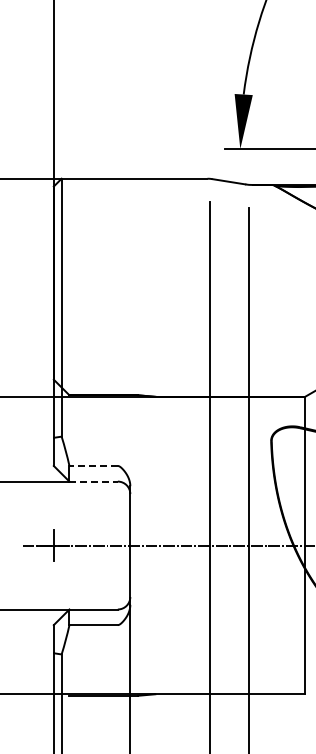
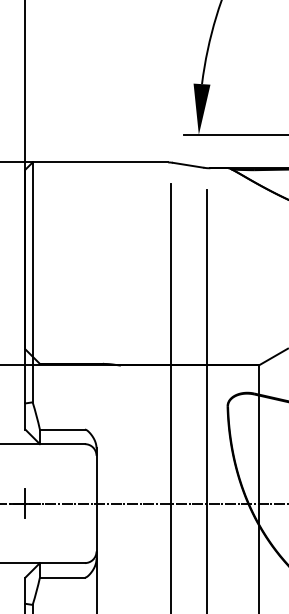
line: (93, 465) -> (62, 429), dashed -> solid
line: (94, 481) -> (63, 444), dashed -> solid

